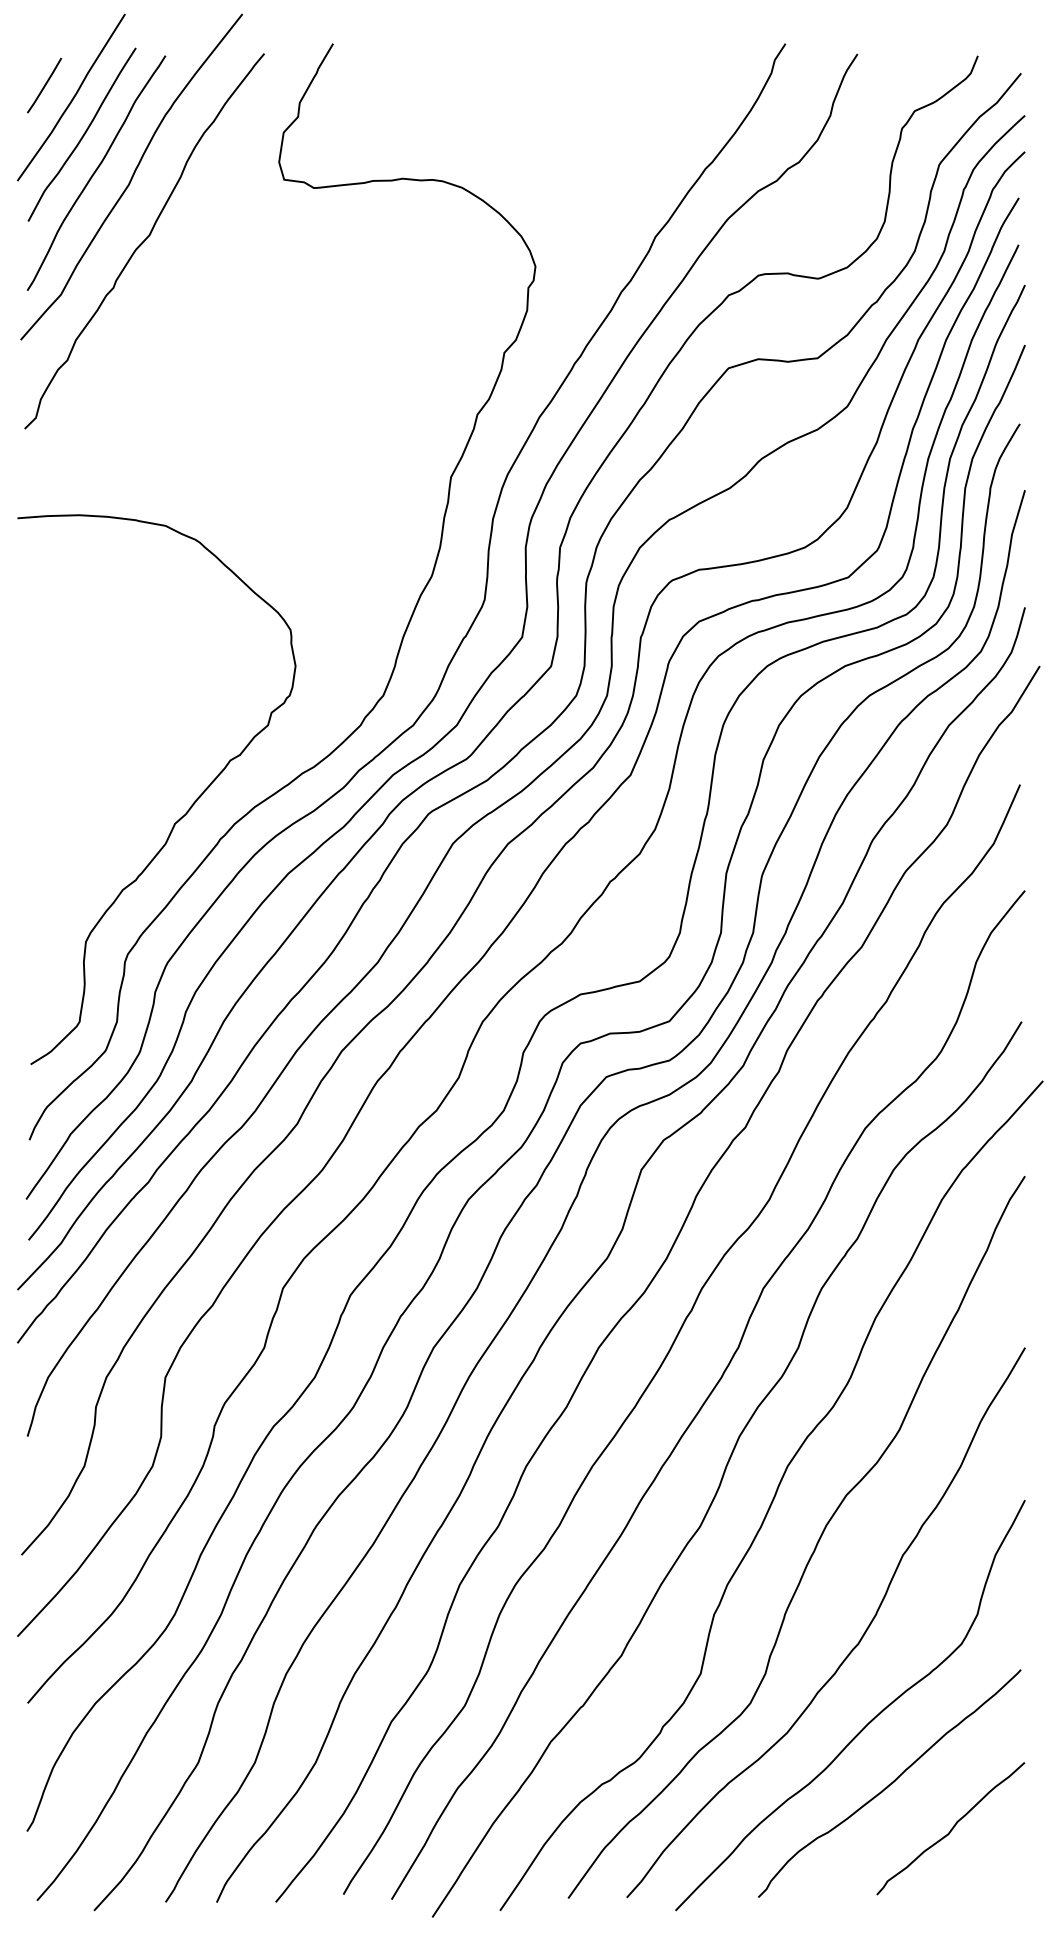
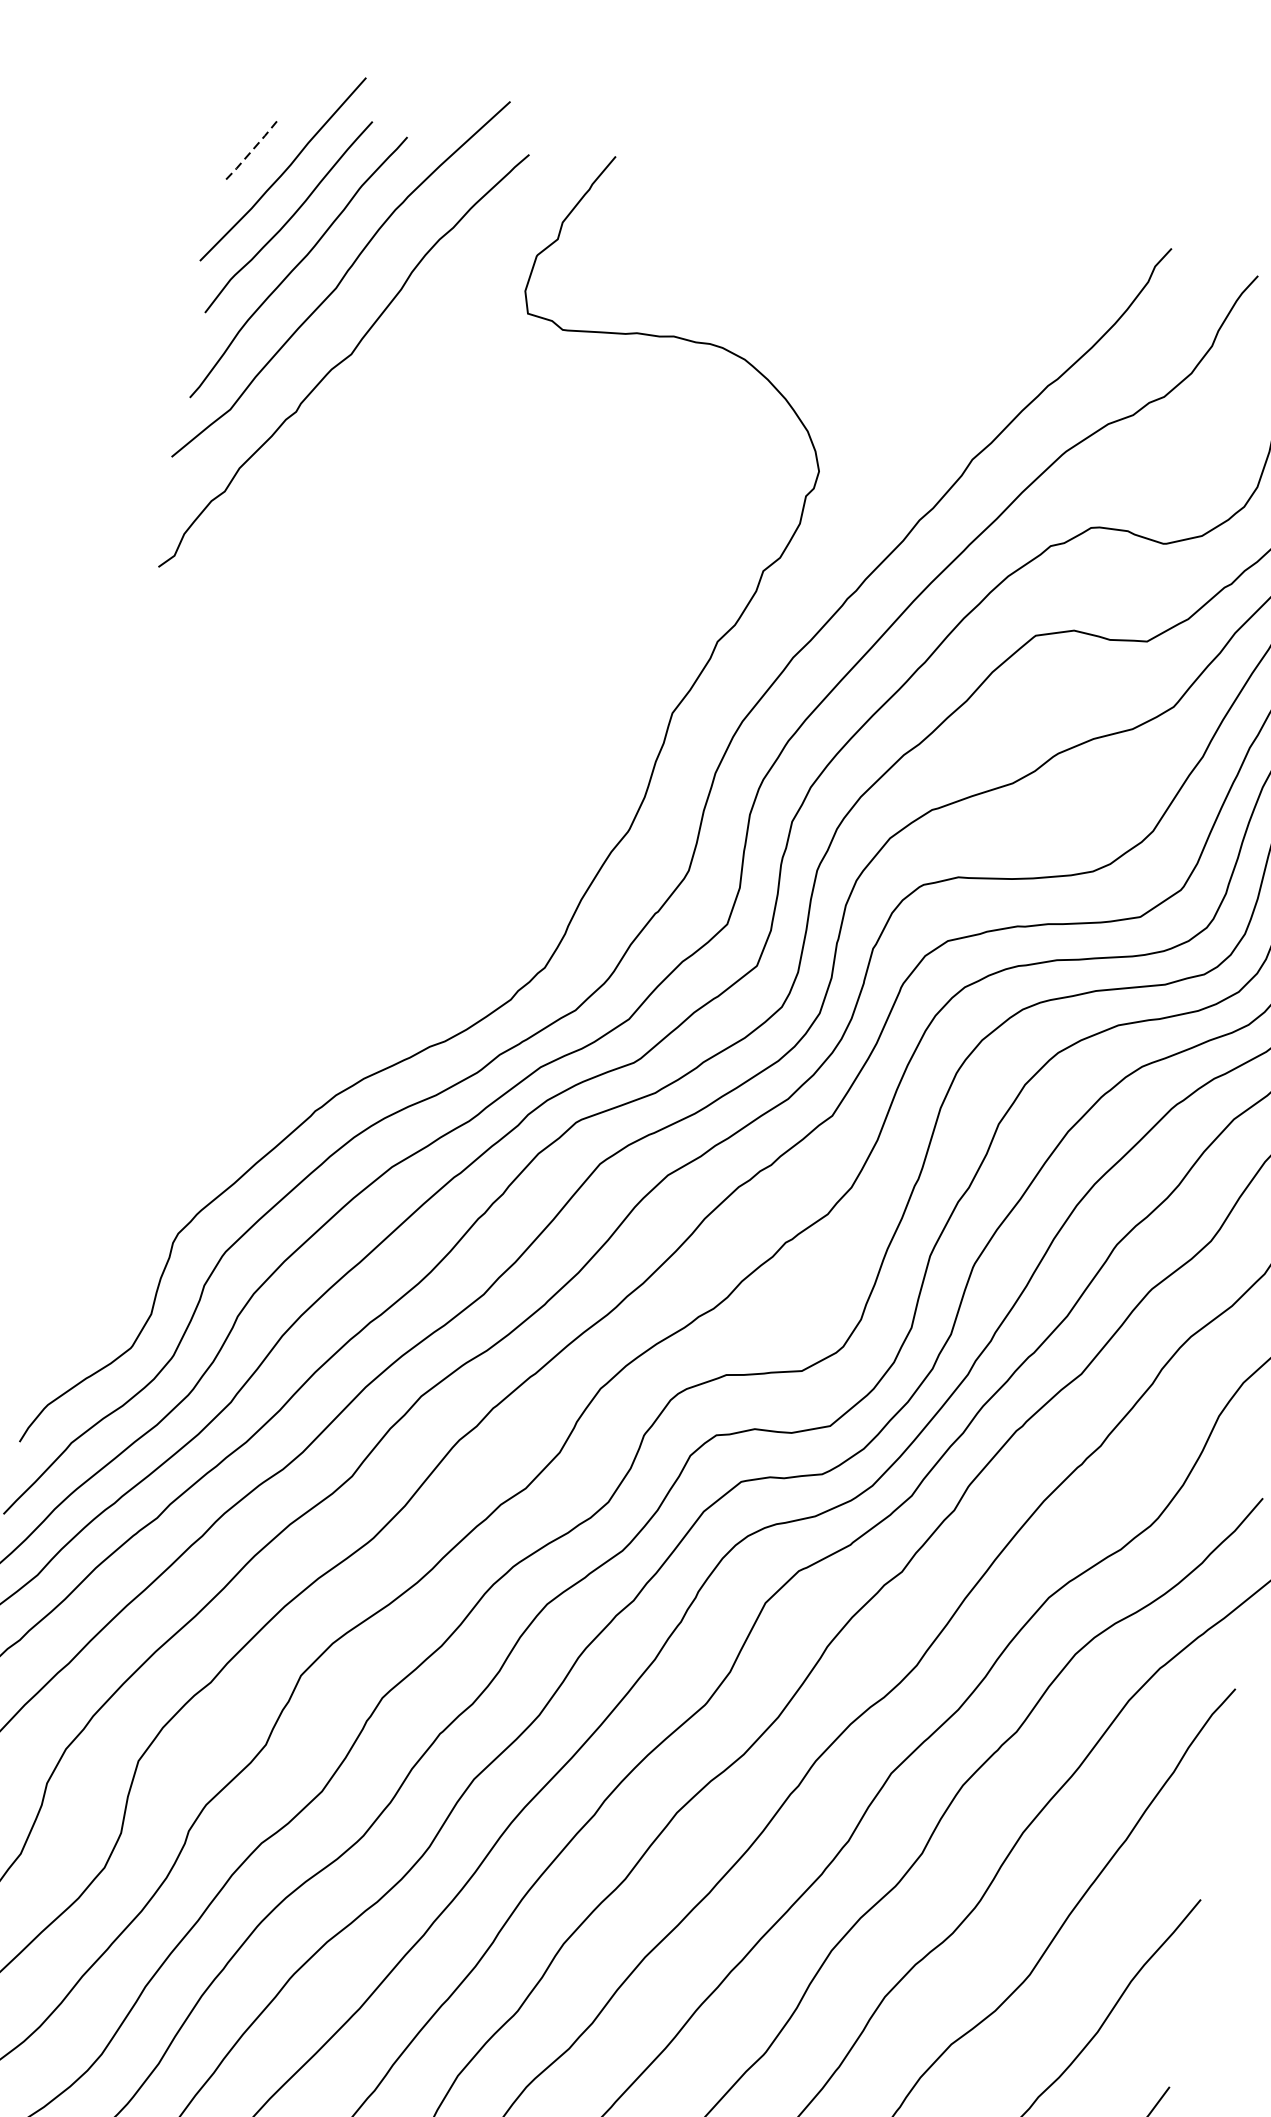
line: (44, 86) -> (252, 150), solid -> dashed
curve: (181, 816) -> (272, 1075), removed

